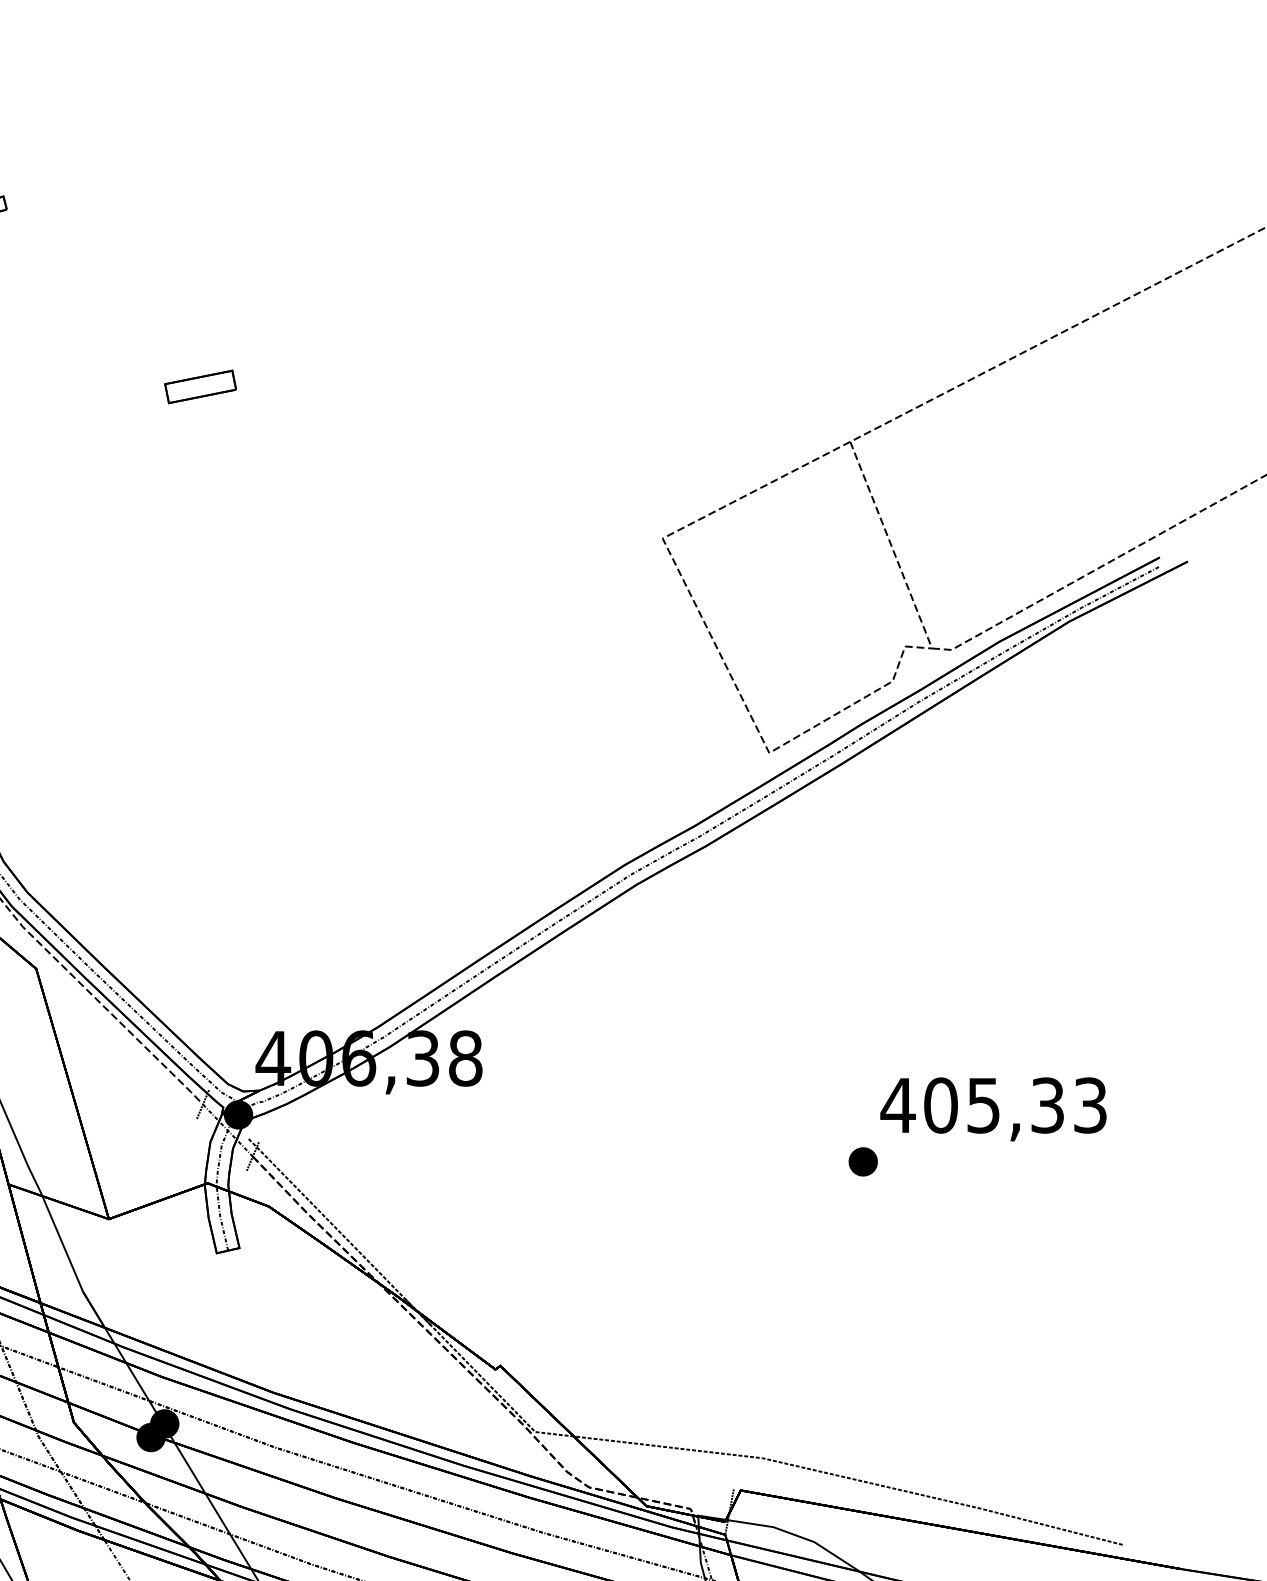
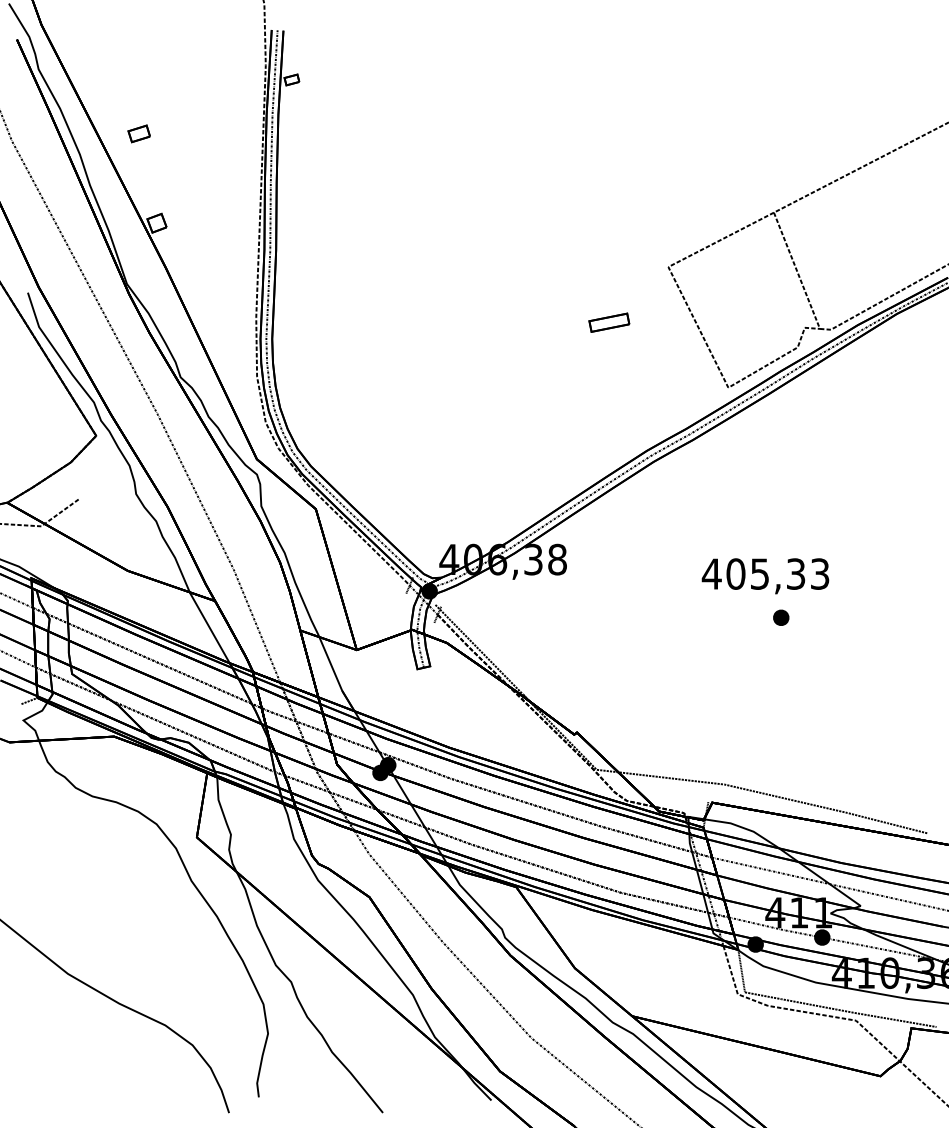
part: (200, 386) -> (609, 322), moved
text: (993, 1109) -> (765, 576), moved

